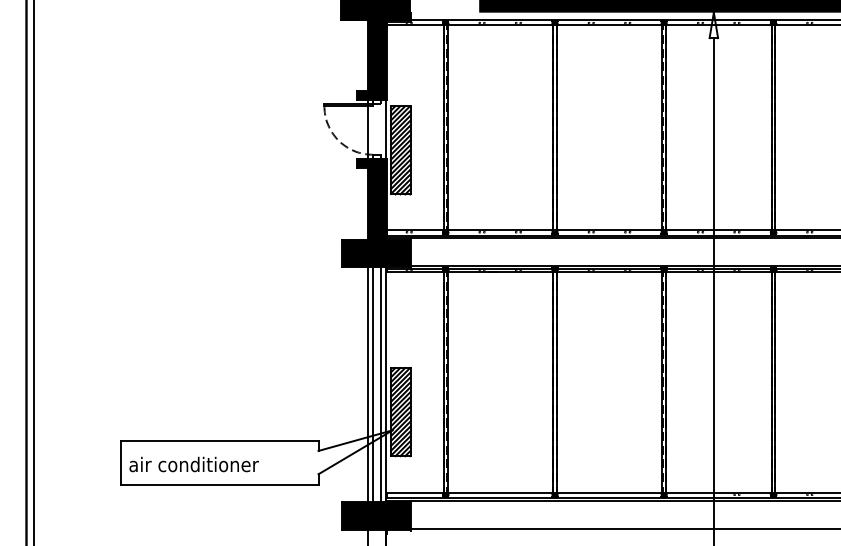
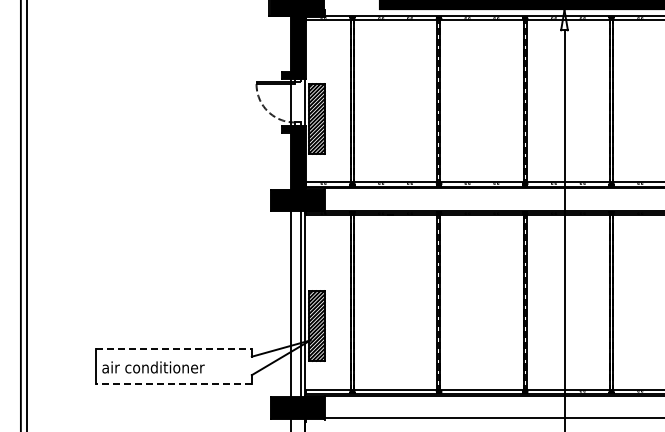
line: (373, 384) -> (295, 304), removed
line: (220, 440) -> (174, 348), solid -> dashed
line: (219, 484) -> (173, 383), solid -> dashed

